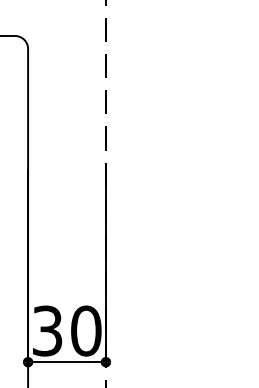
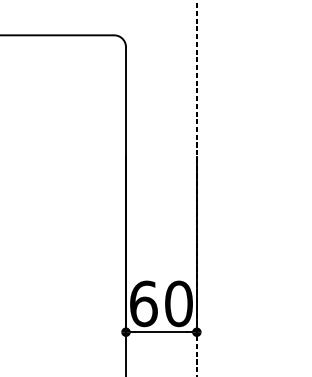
text: (47, 330) -> (143, 303), 30 -> 60

